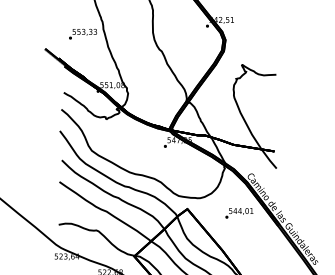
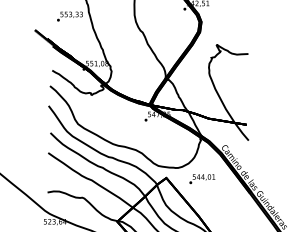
text: (239, 213) -> (202, 179), moved

